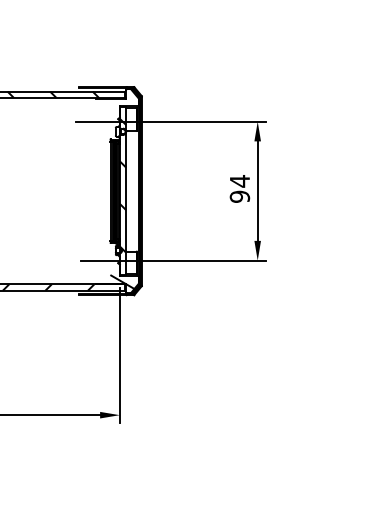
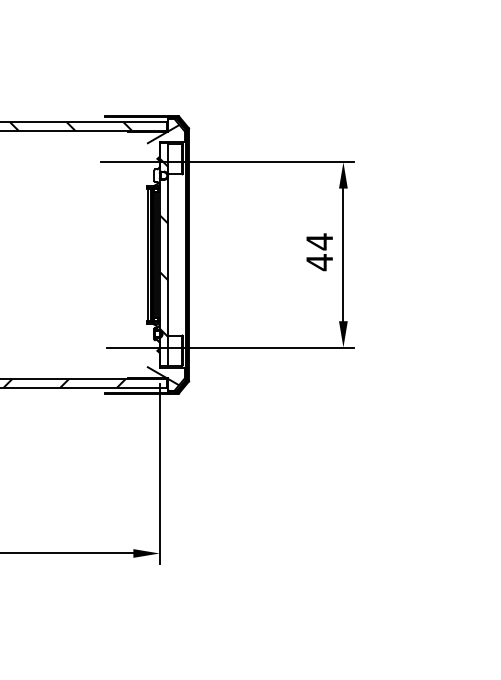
hatch: (122, 116) -> (163, 155), added
text: (239, 196) -> (319, 262), 94 -> 44

